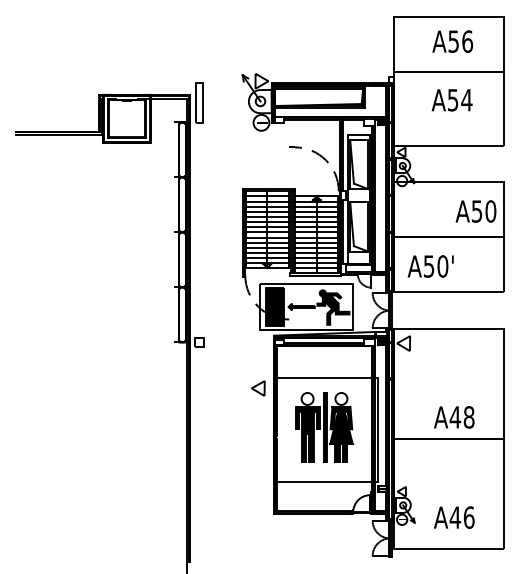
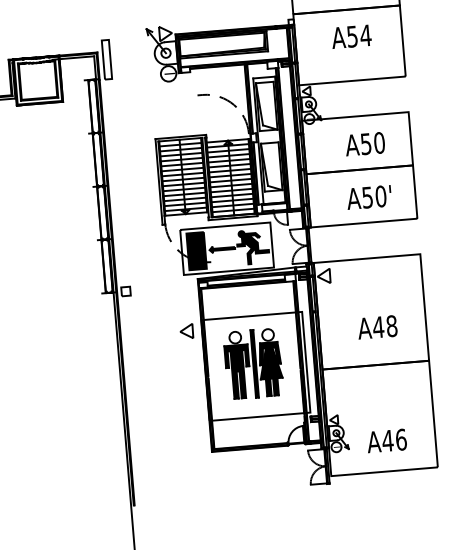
text: (475, 211) -> (364, 144), moved
text: (430, 266) -> (368, 197), moved
text: (454, 417) -> (377, 327), moved

